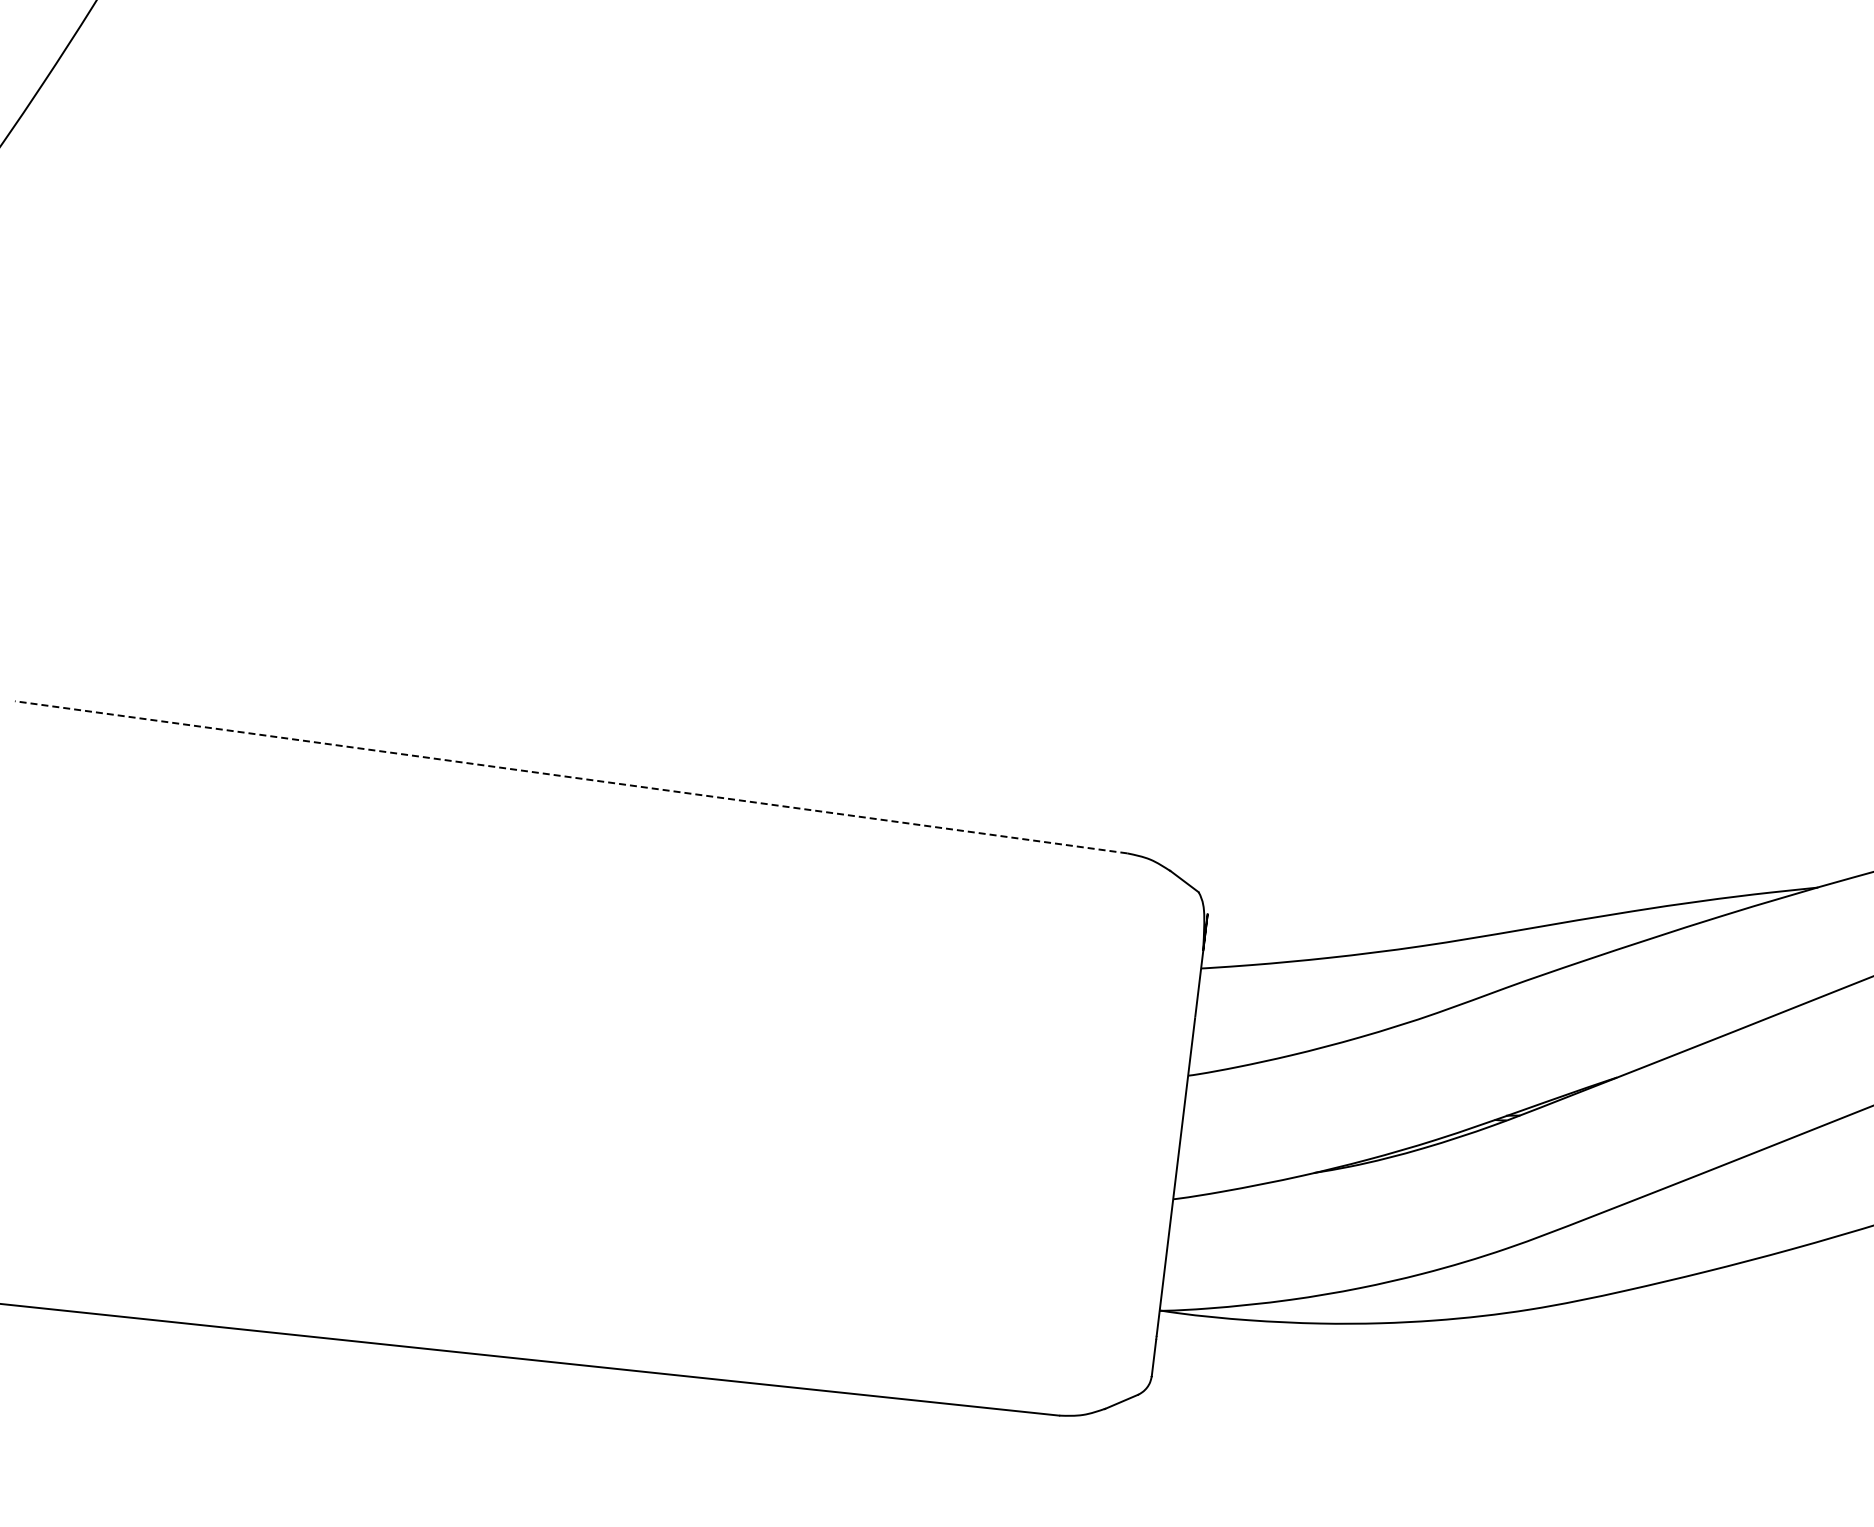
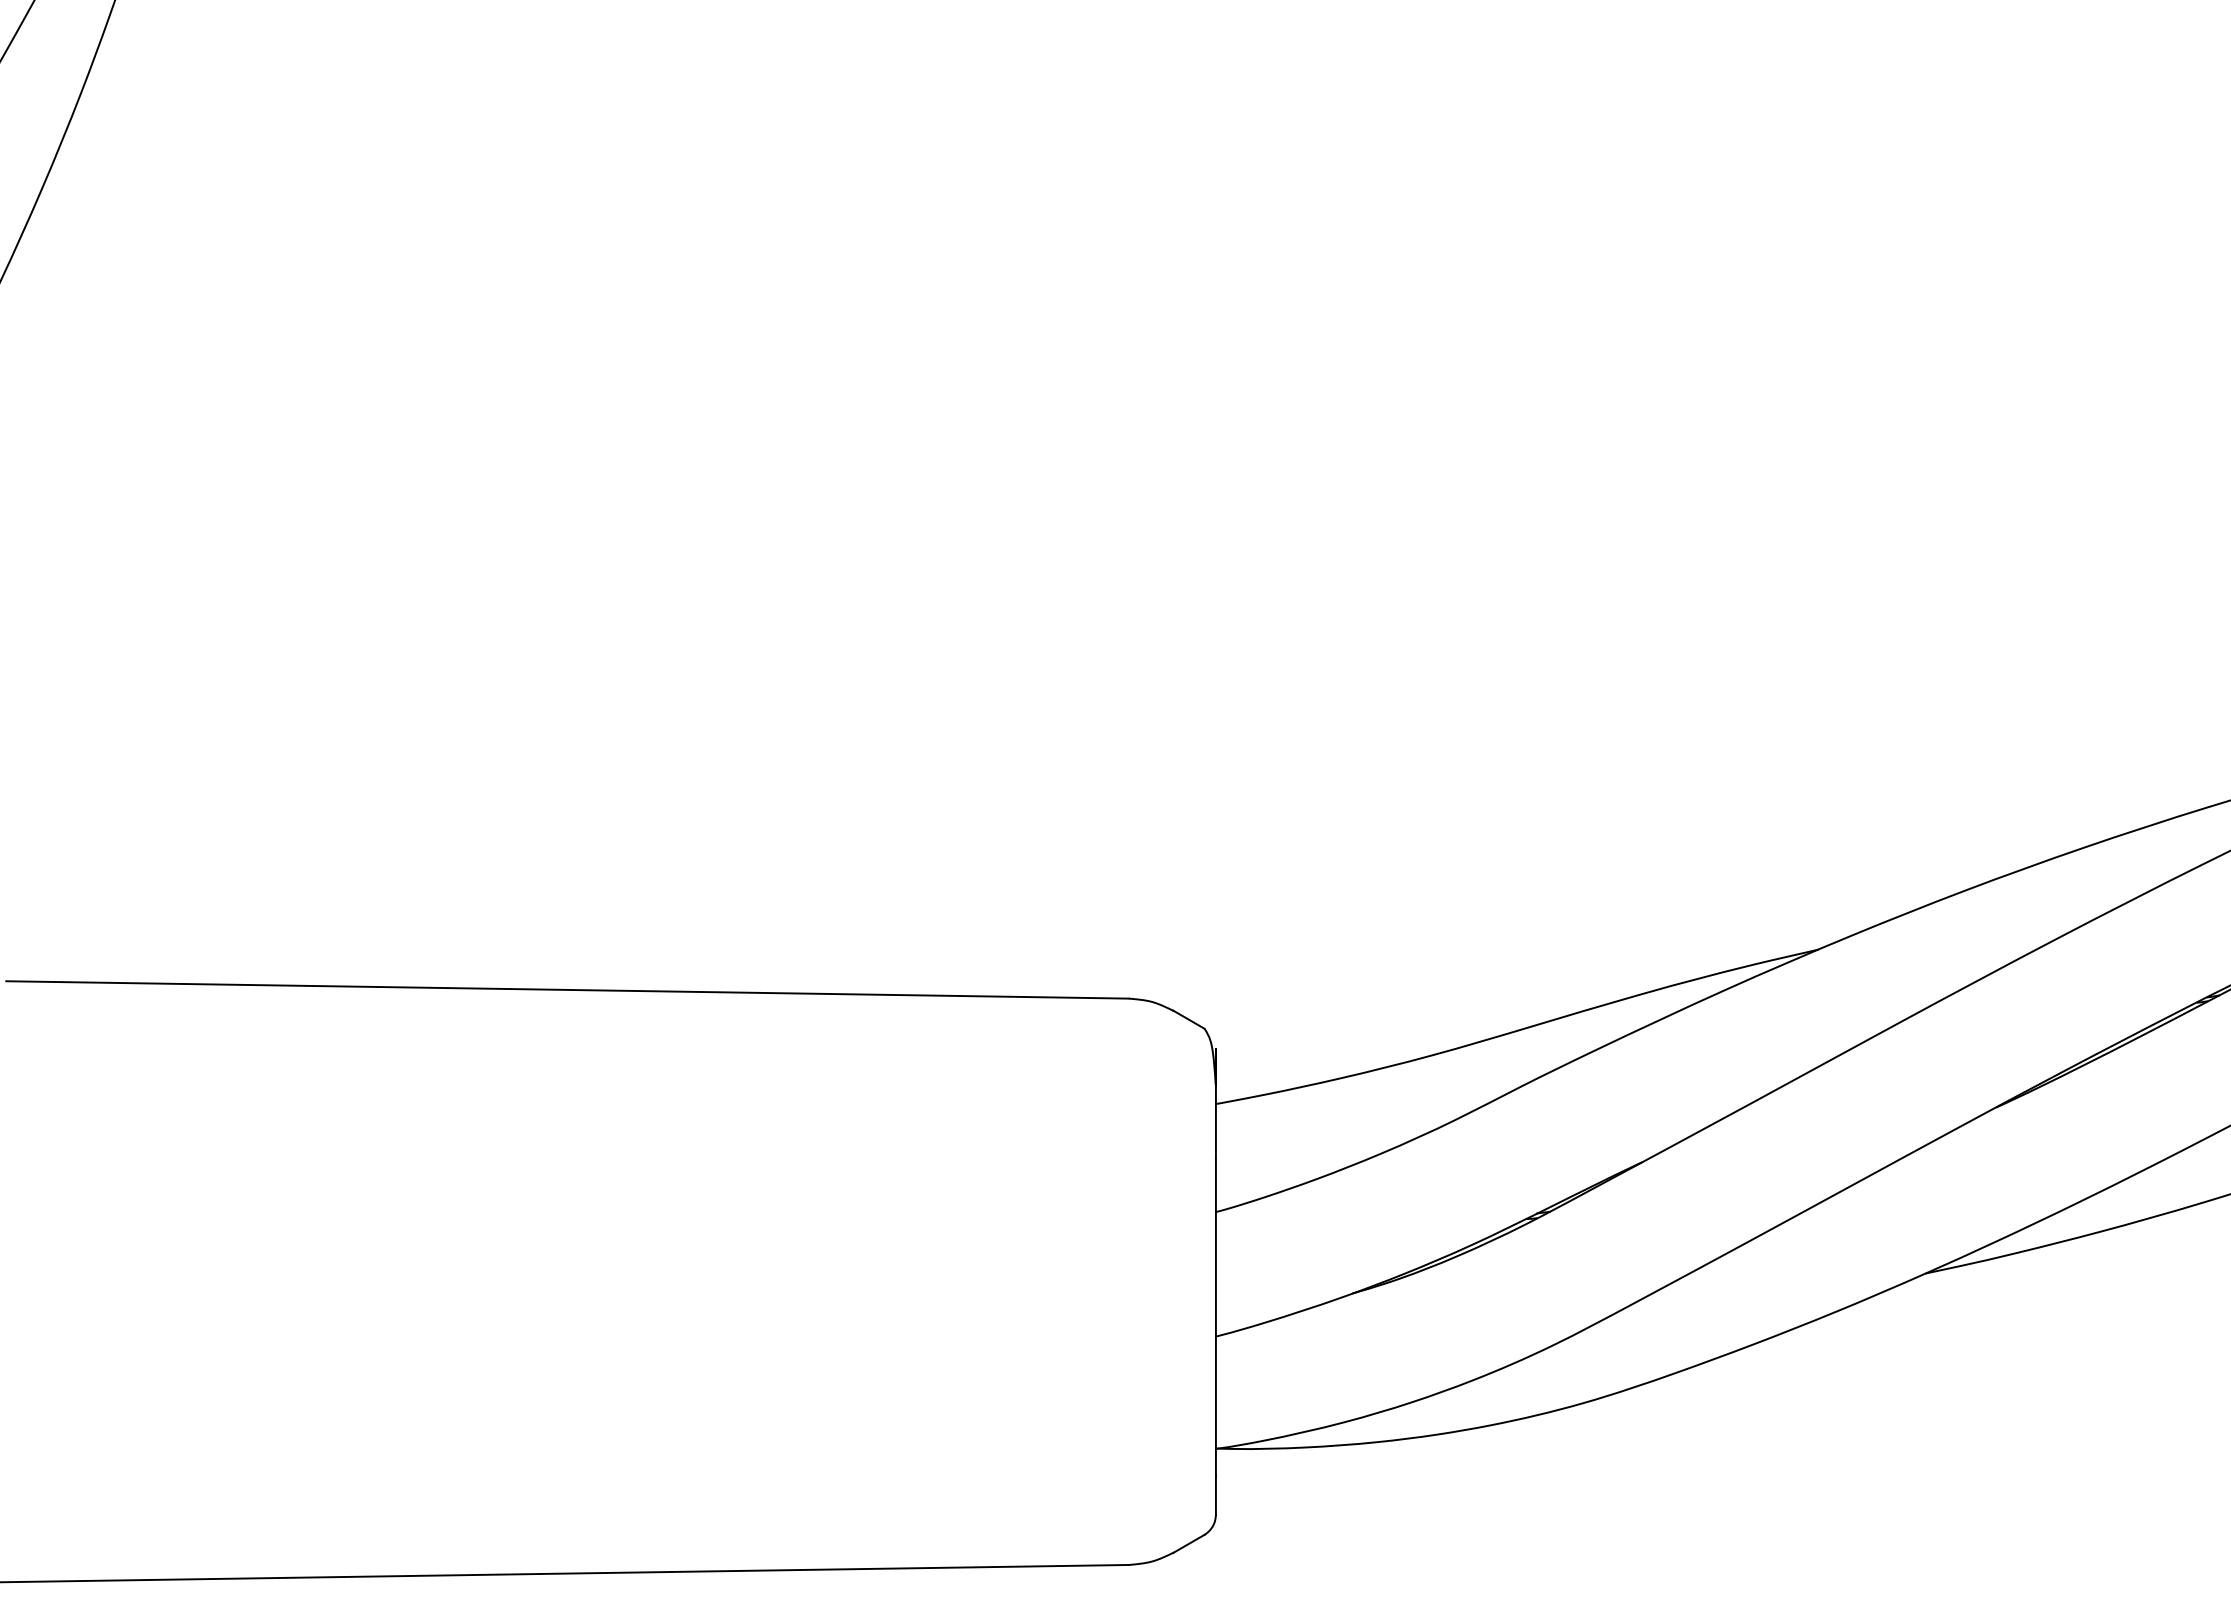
line: (571, 776) -> (567, 989), dashed -> solid

